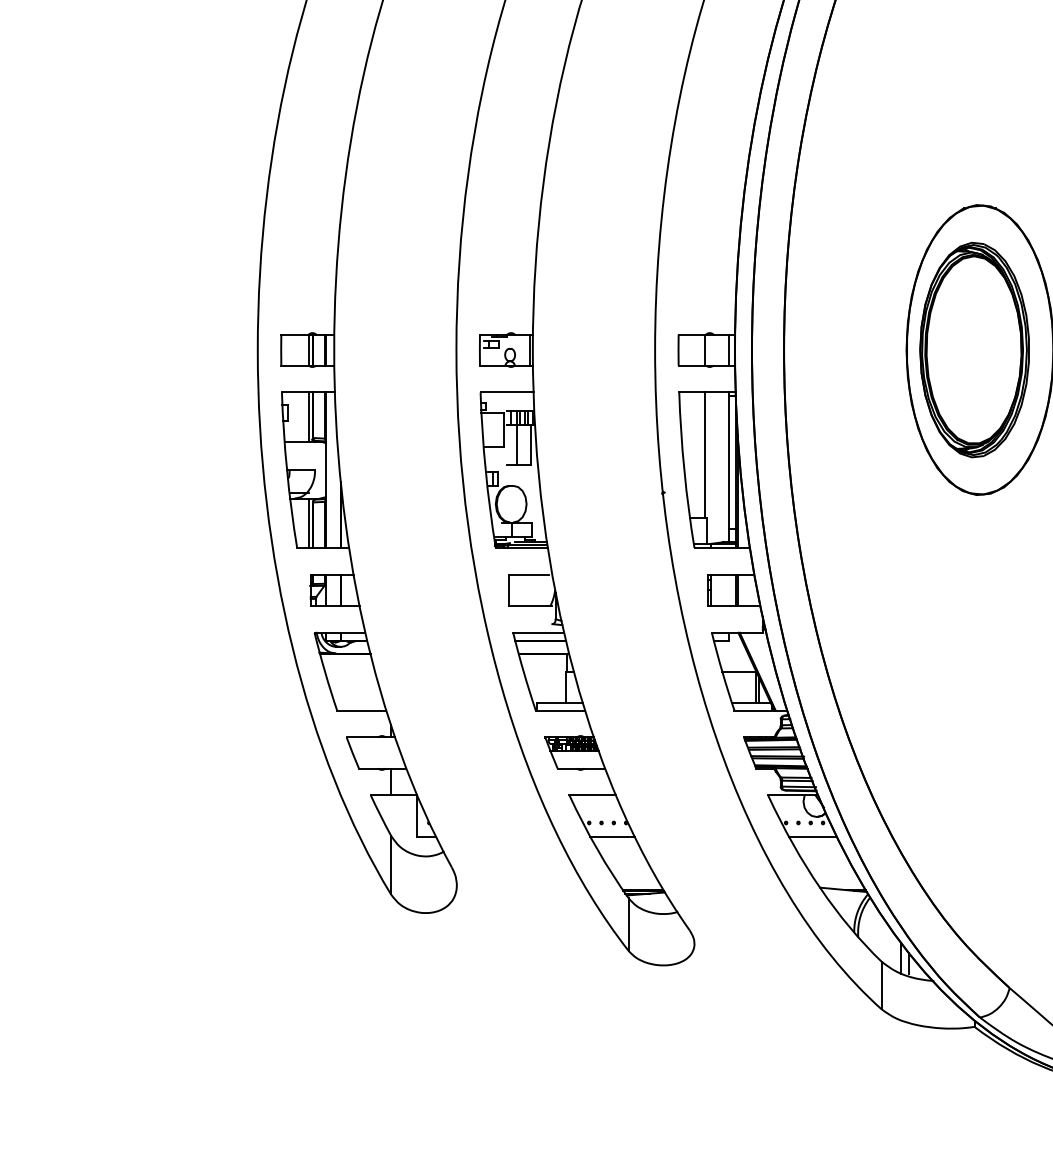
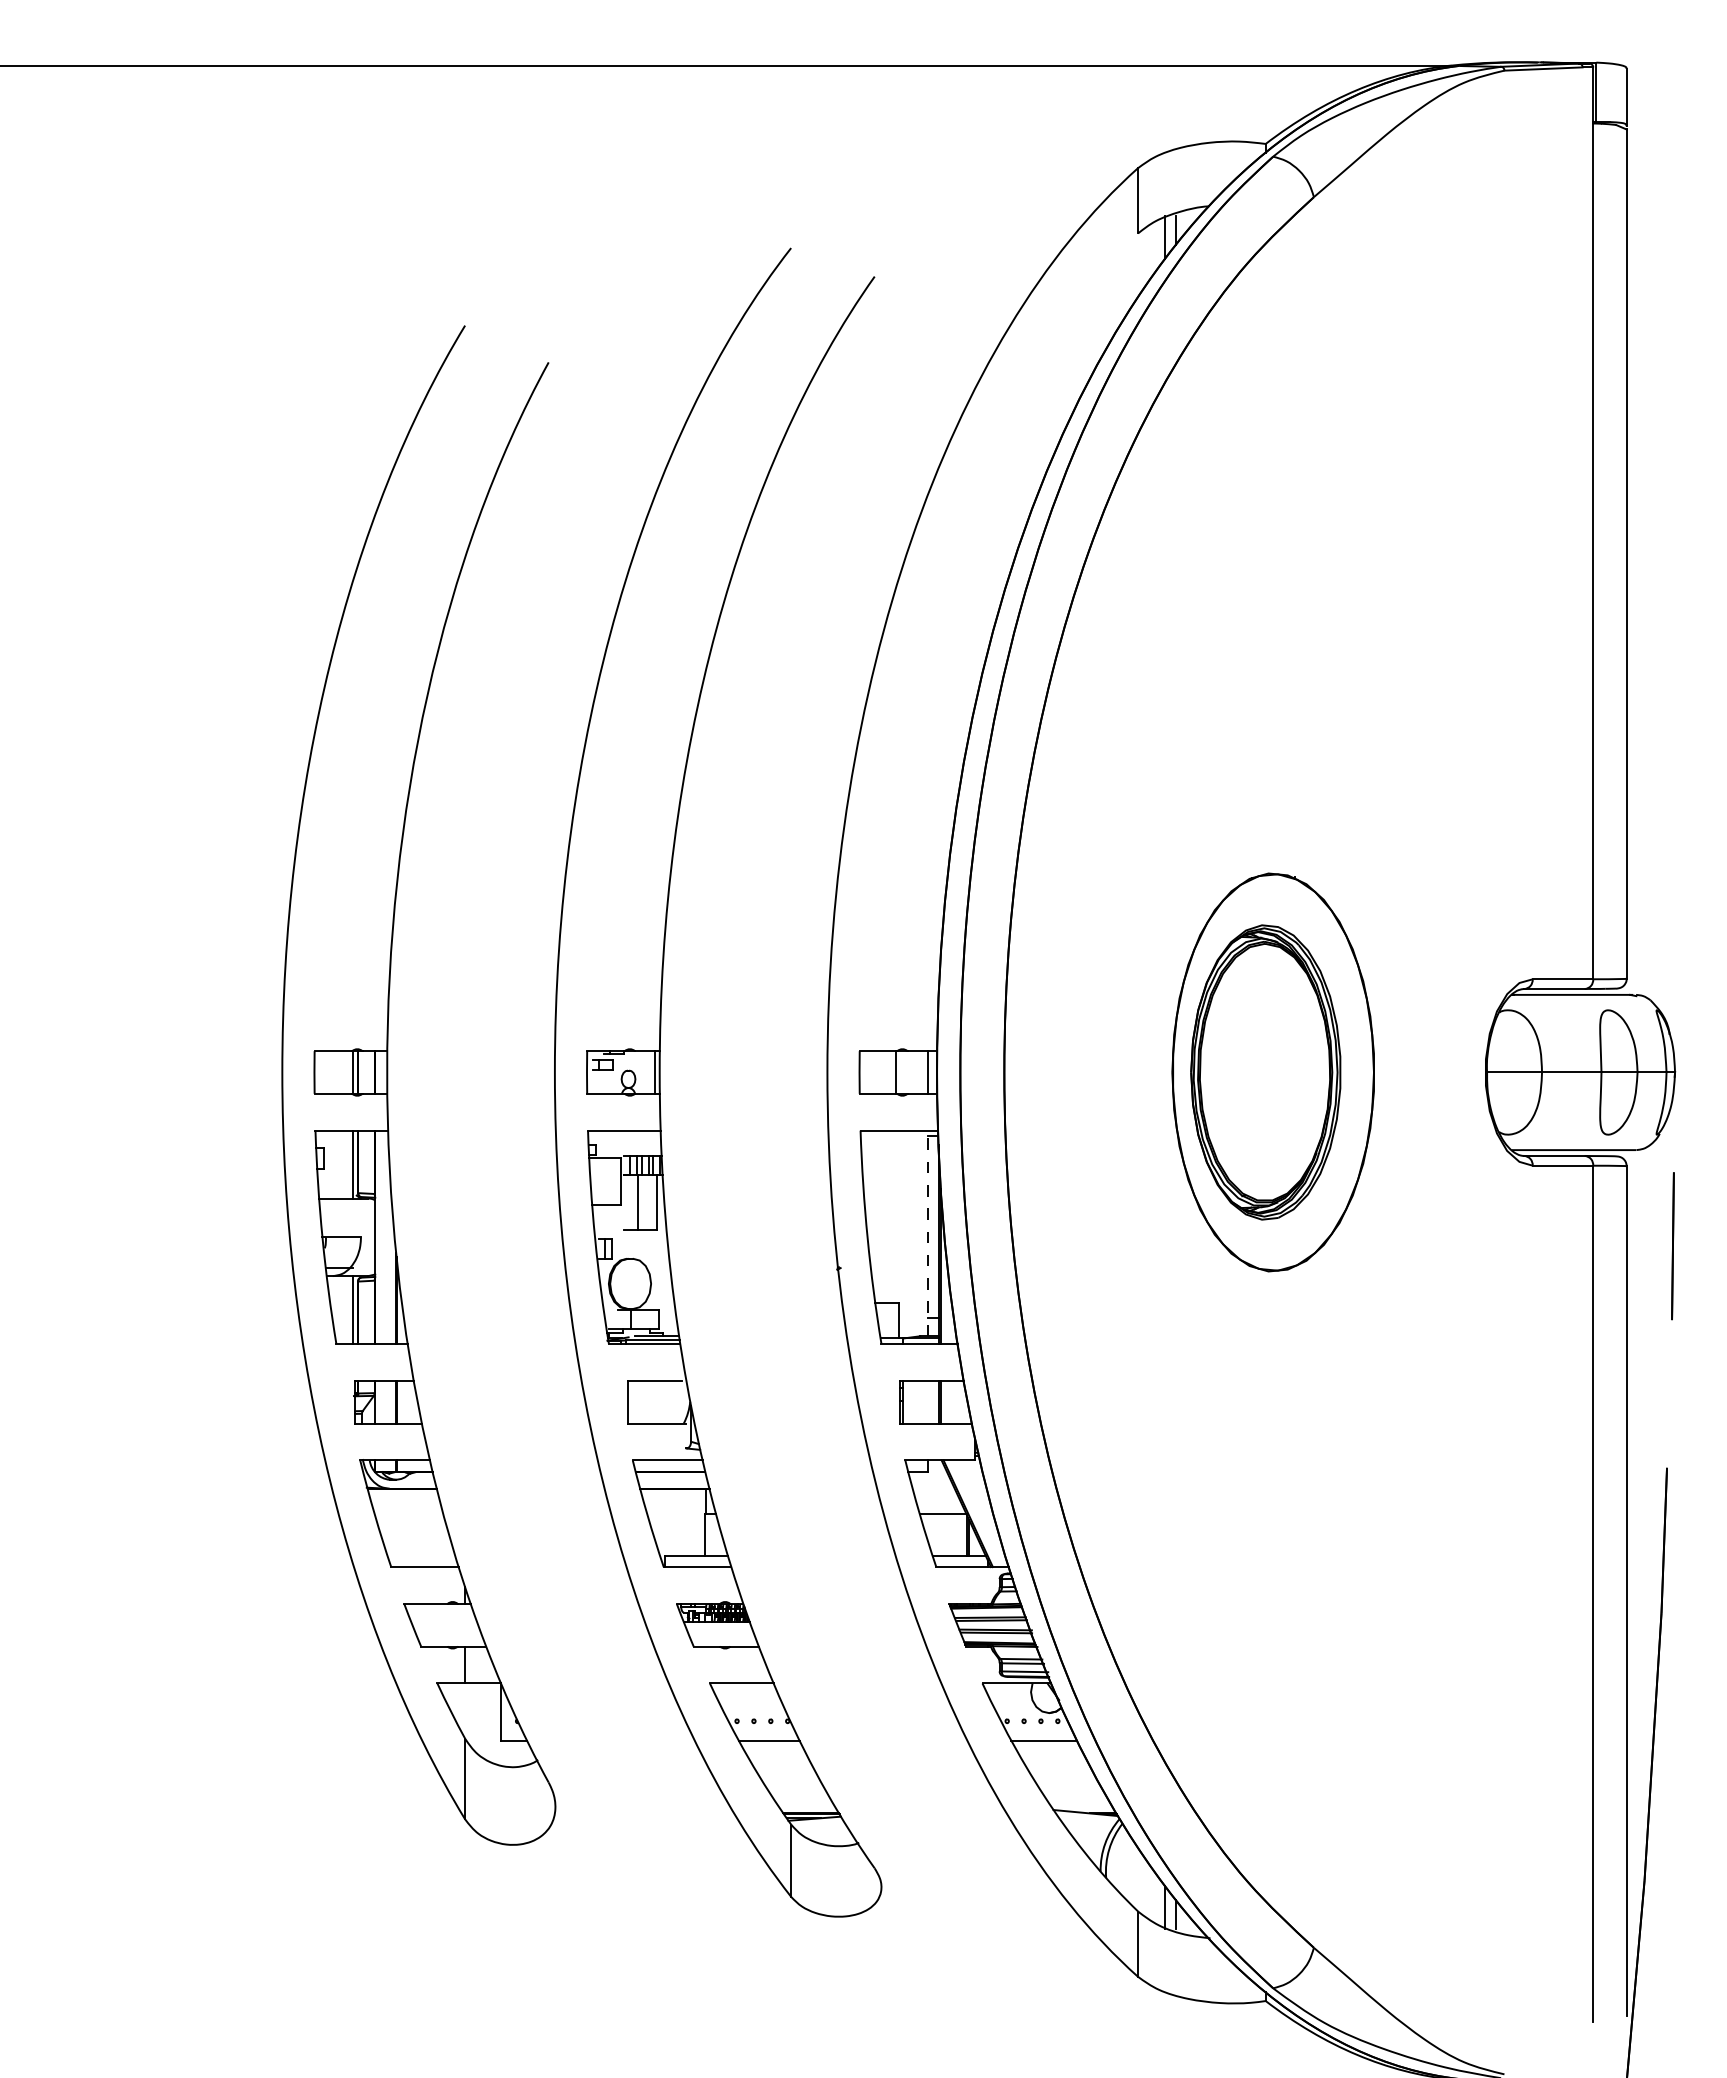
line: (705, 455) -> (896, 1216), removed
line: (728, 467) -> (928, 1233), solid -> dashed

